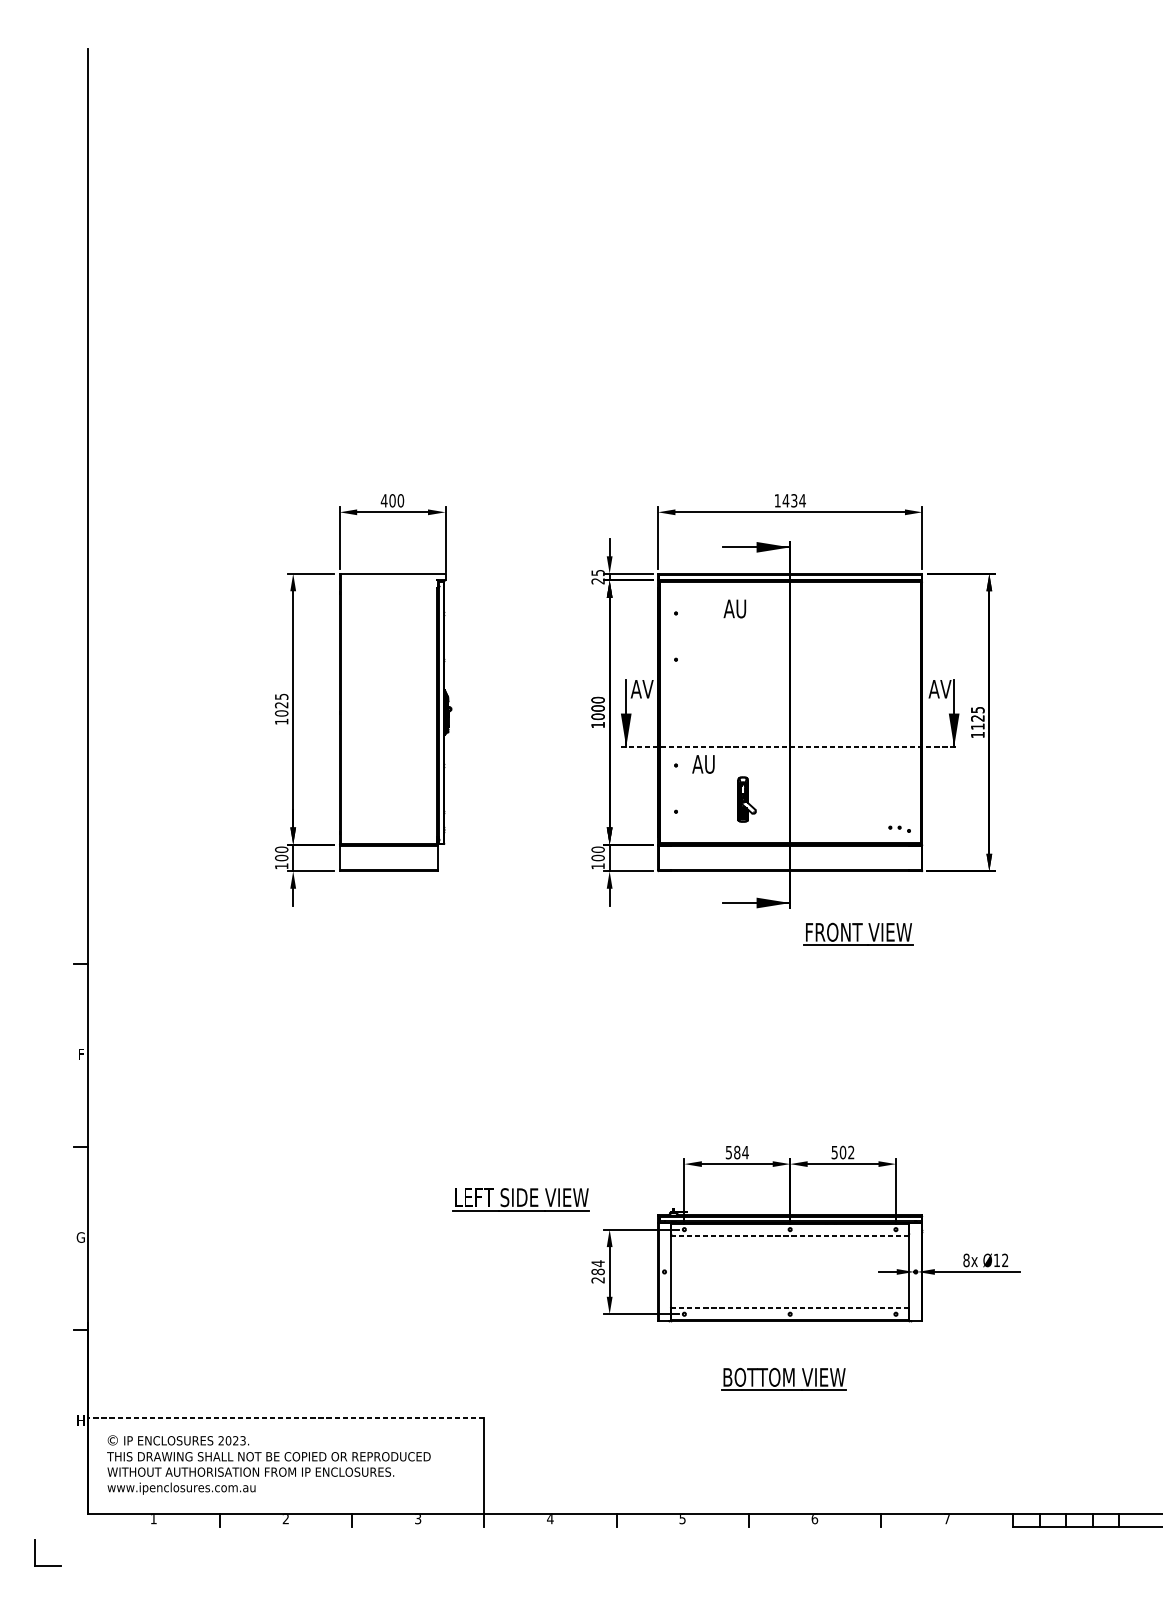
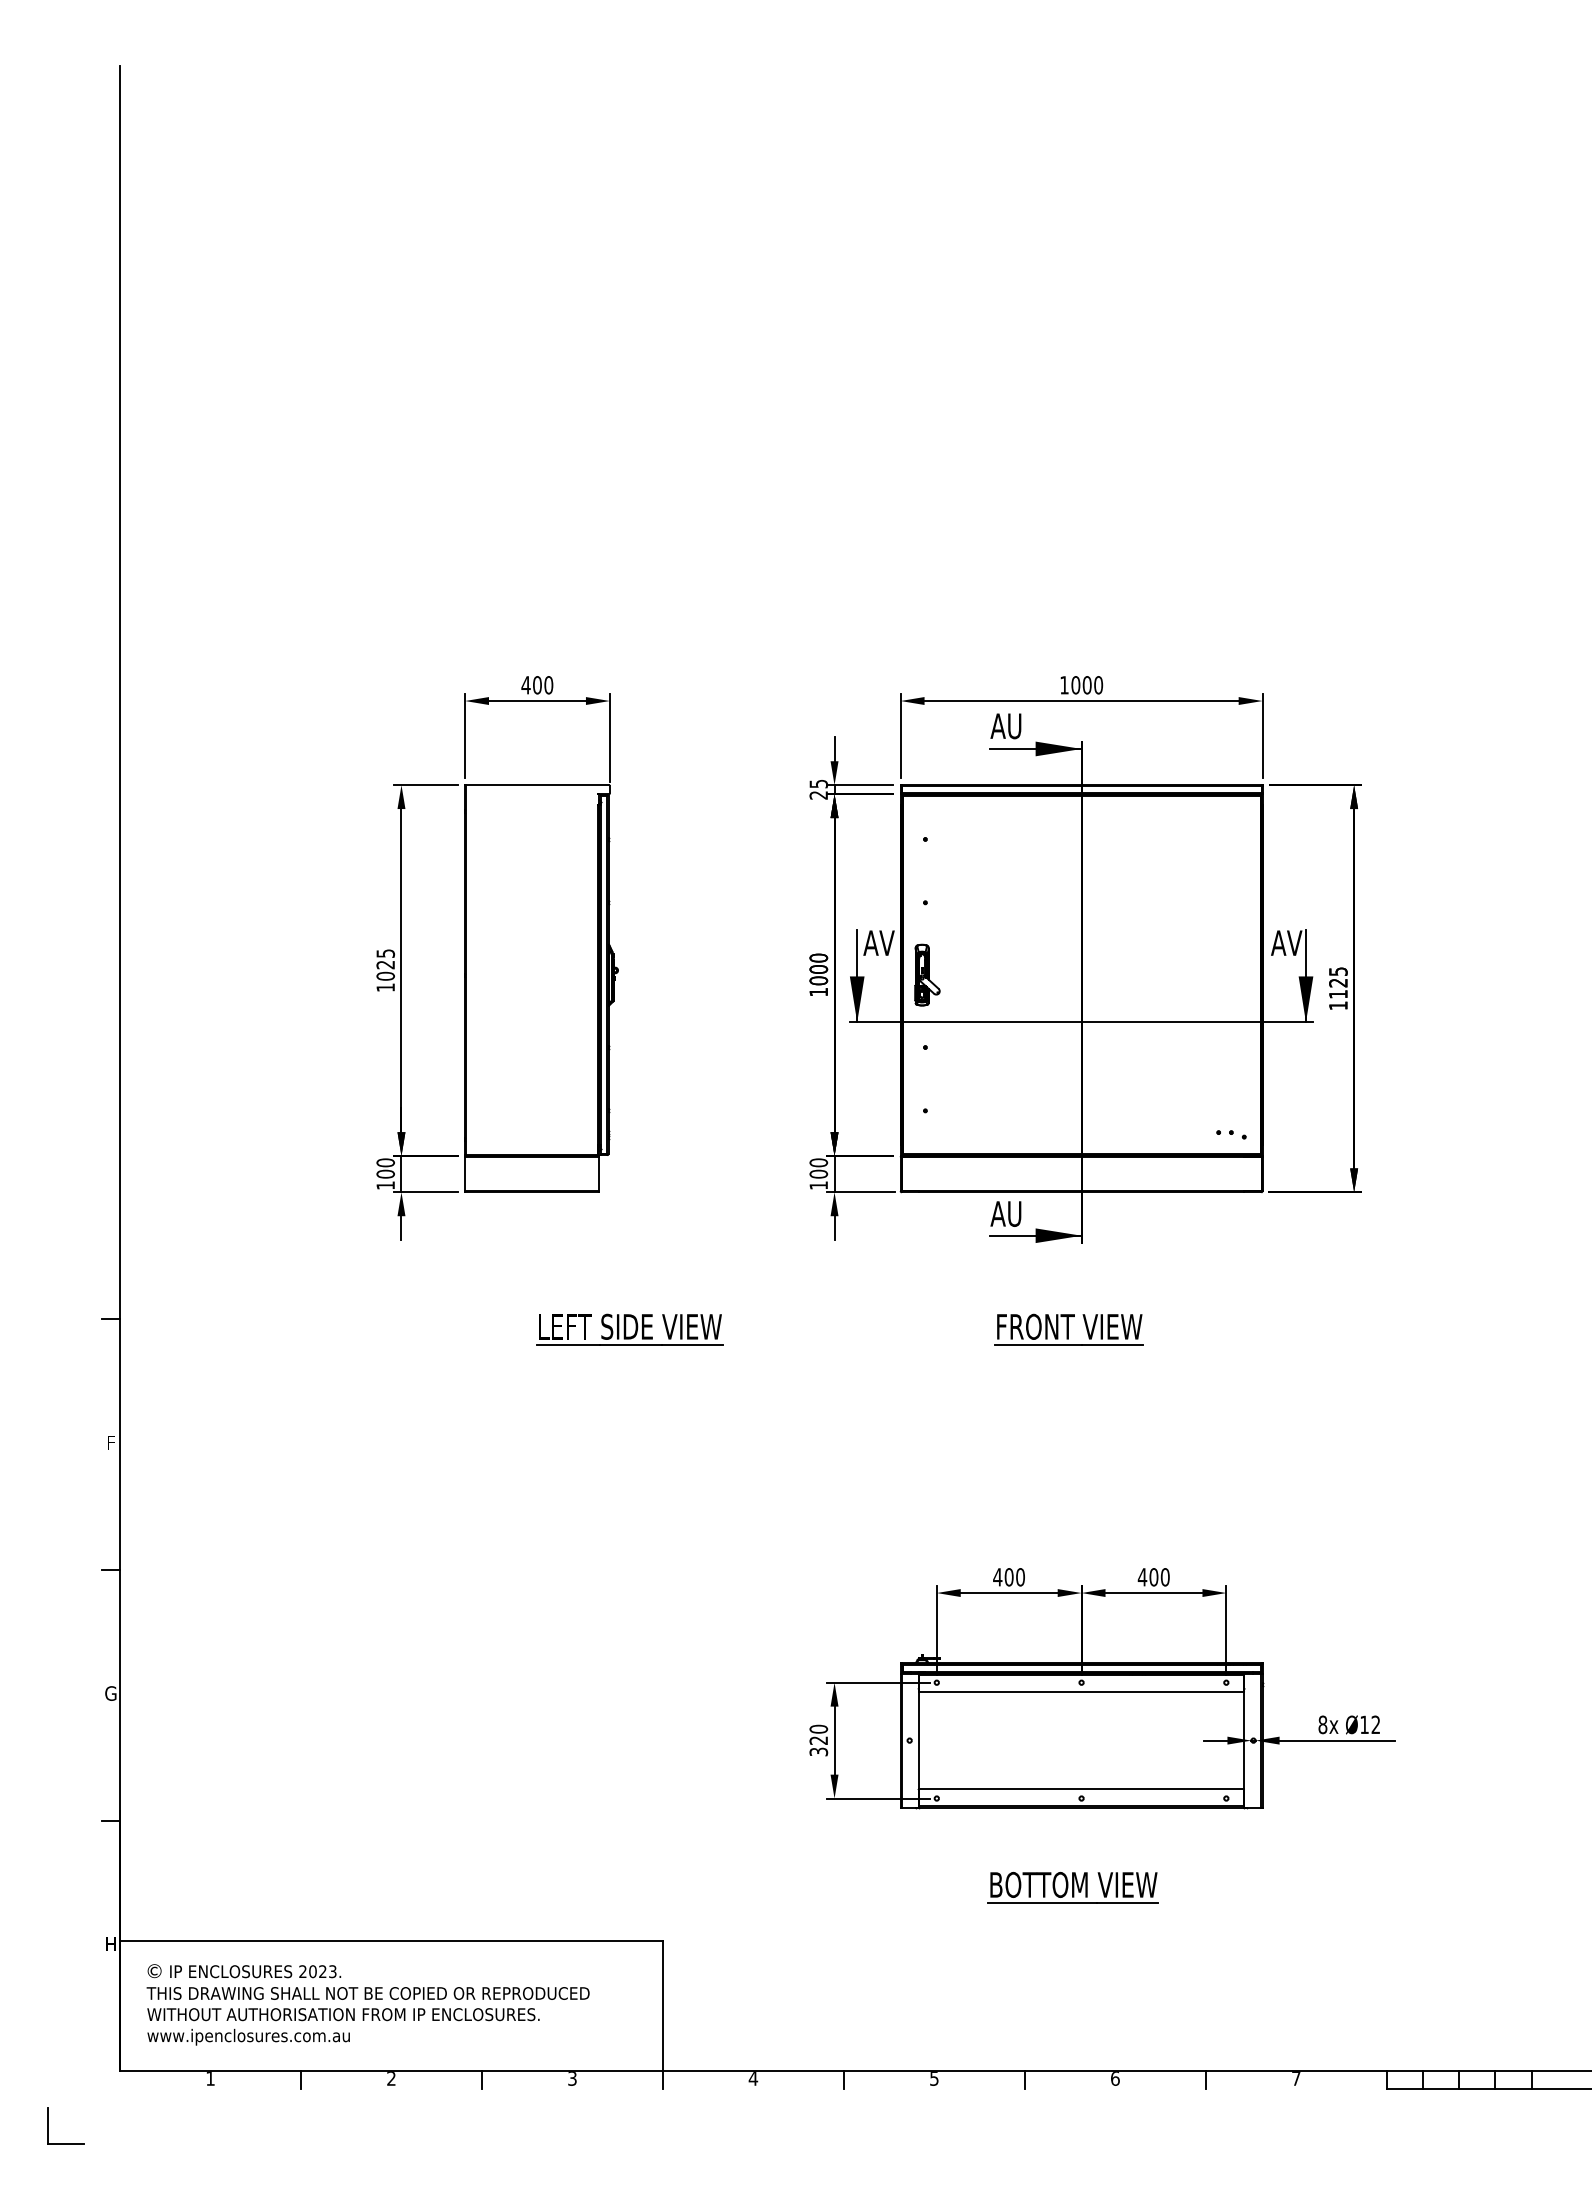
text: (794, 500) -> (1087, 685), 1434 -> 1000
text: (734, 609) -> (1005, 726), moved
line: (790, 747) -> (1081, 1022), dashed -> solid
text: (703, 764) -> (1005, 1213), moved
part: (747, 799) -> (927, 974), moved
part: (858, 934) -> (1068, 1329), moved
text: (737, 1152) -> (1009, 1577), 584 -> 400
text: (842, 1152) -> (1153, 1577), 502 -> 400
part: (521, 1199) -> (629, 1329), moved
line: (790, 1236) -> (1081, 1691), dashed -> solid
text: (597, 1271) -> (818, 1740), 284 -> 320
line: (790, 1307) -> (1081, 1789), dashed -> solid
line: (285, 1418) -> (391, 1941), dashed -> solid

